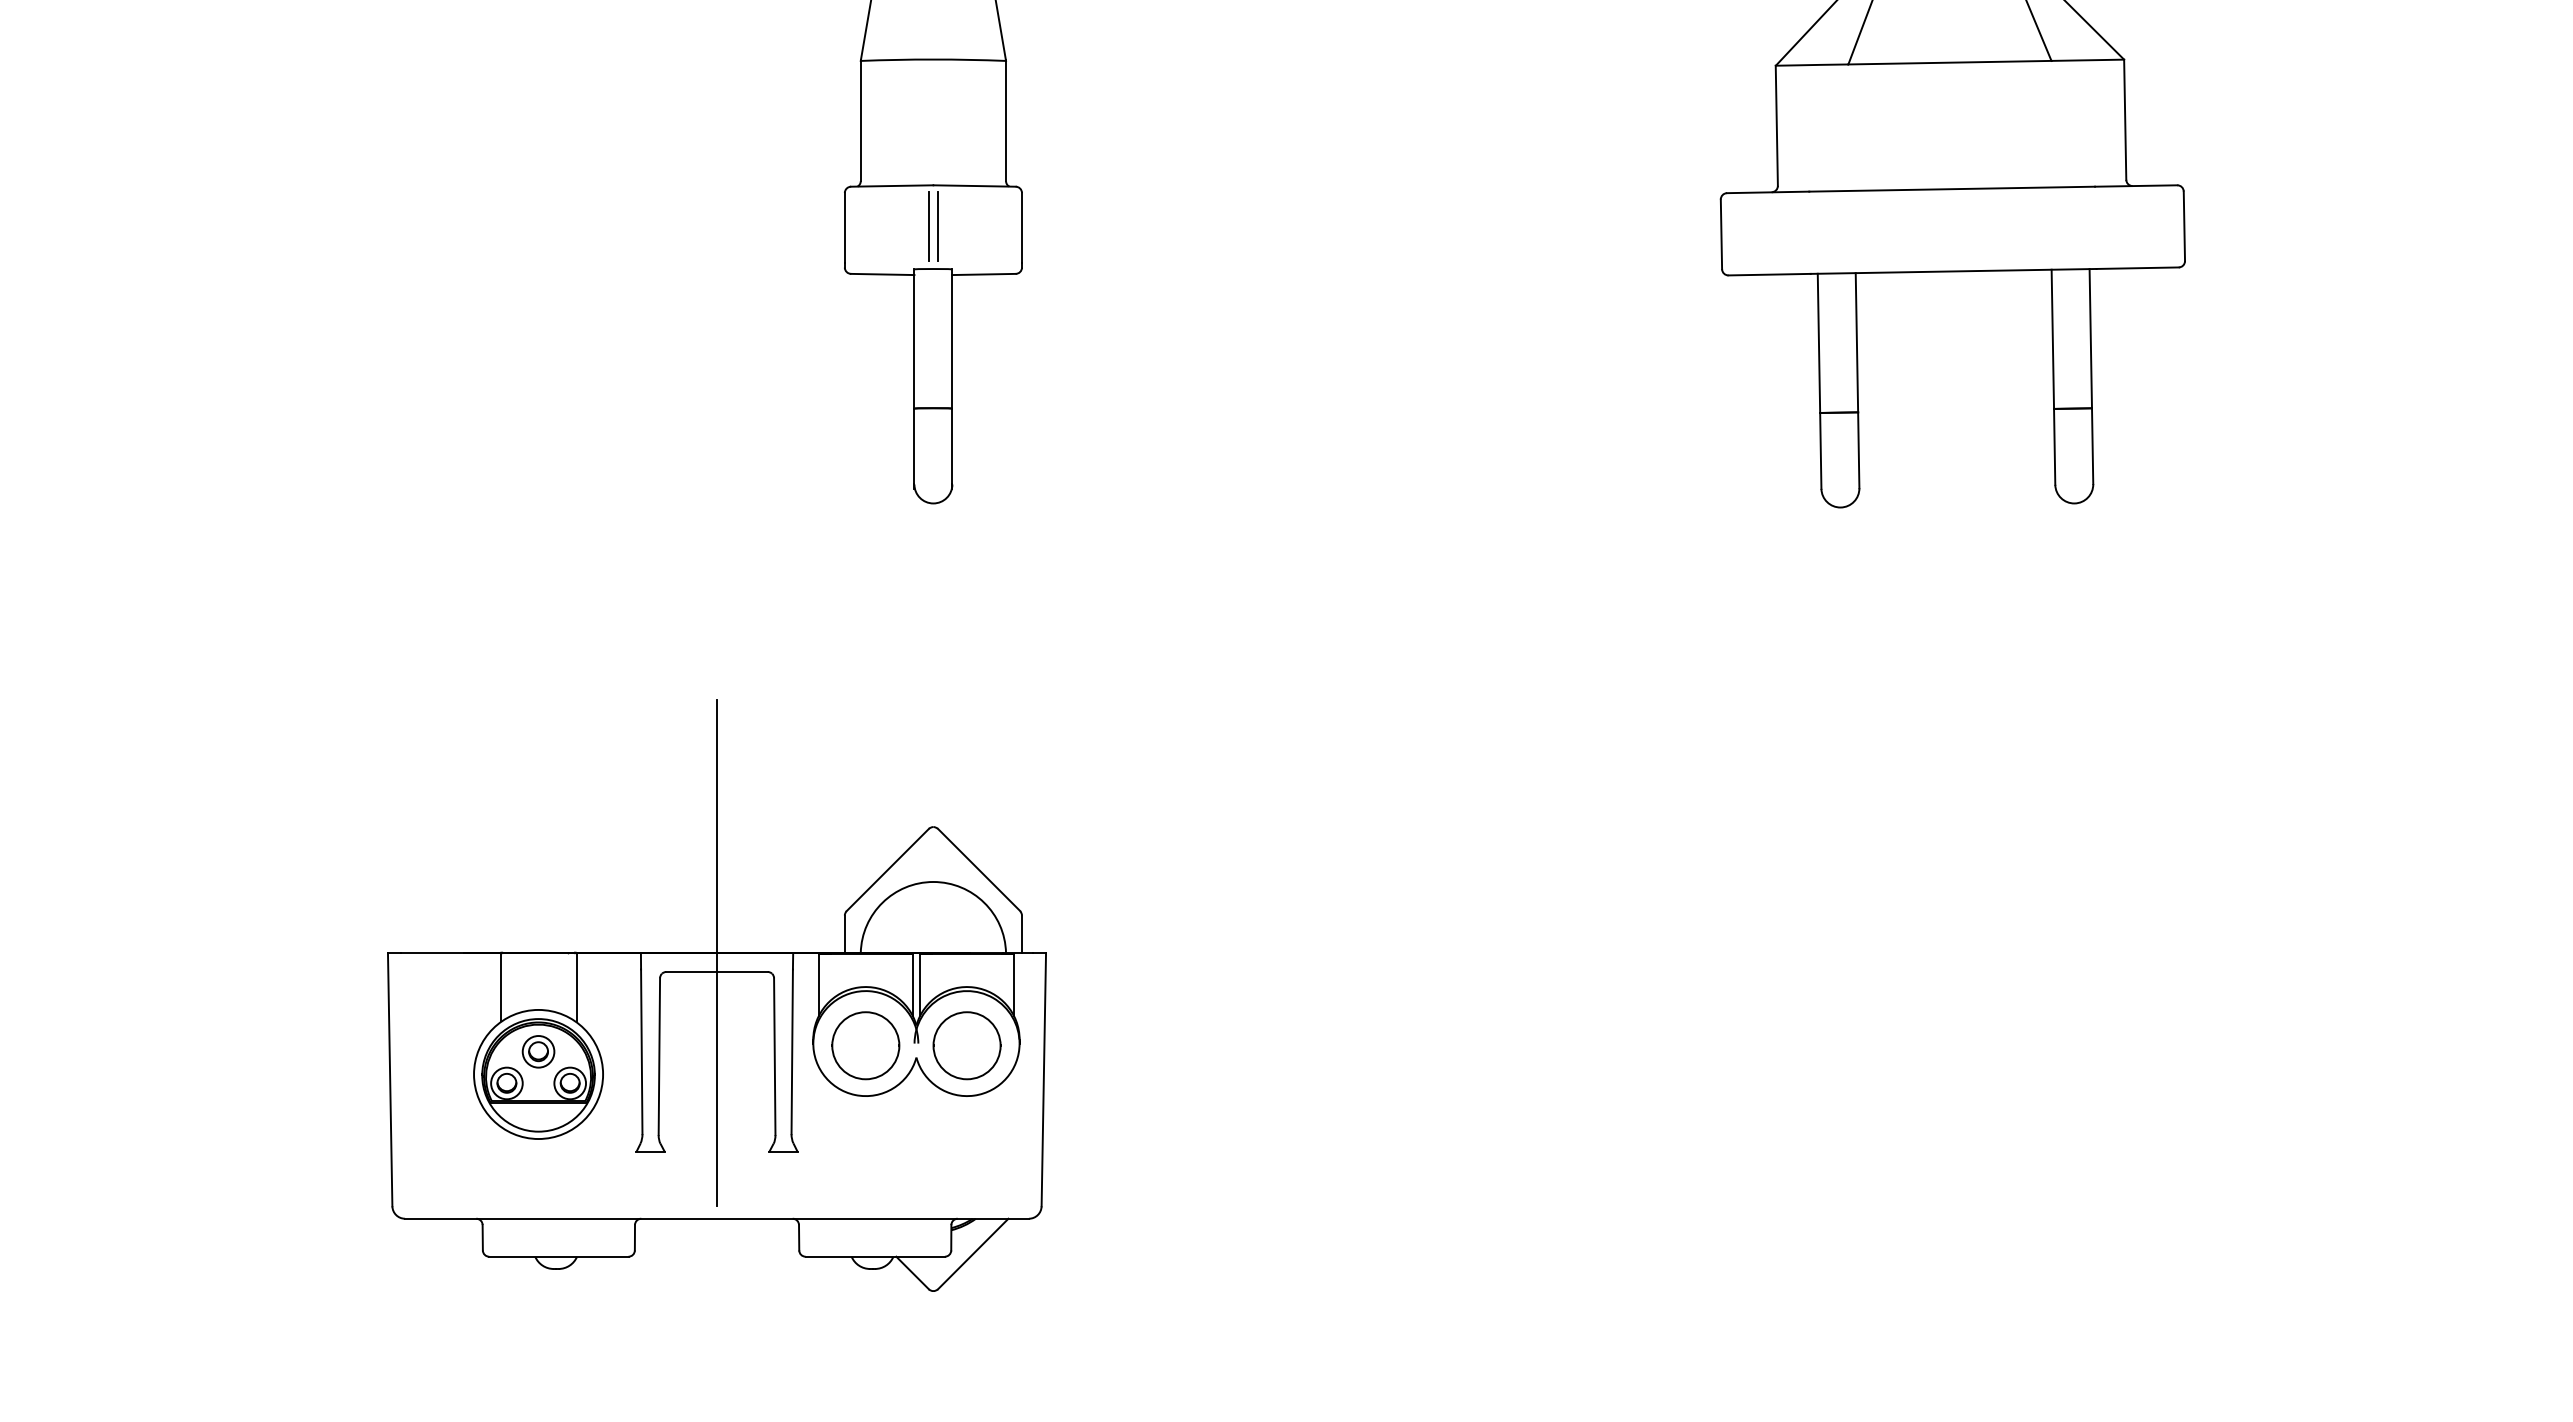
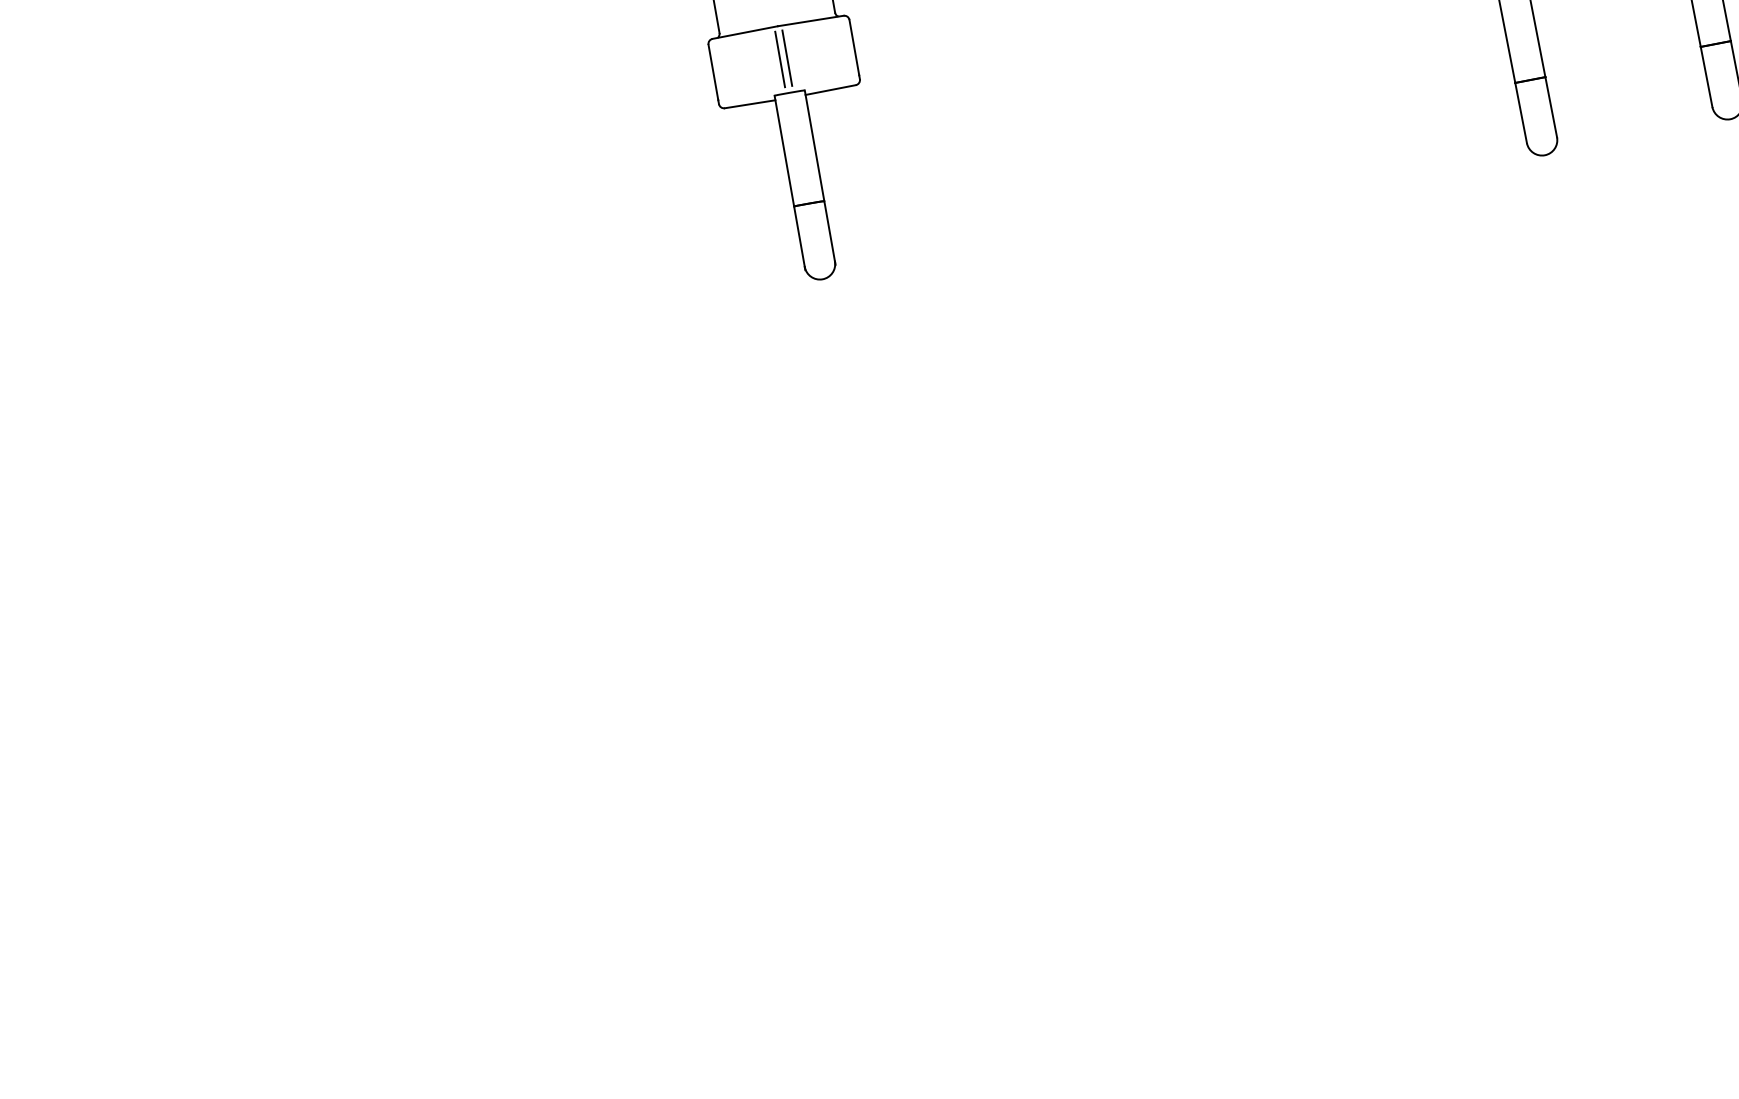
part: (716, 995) -> (719, 701), removed

